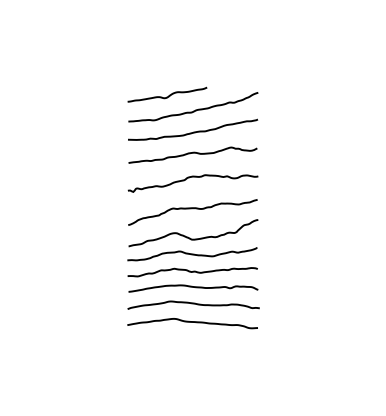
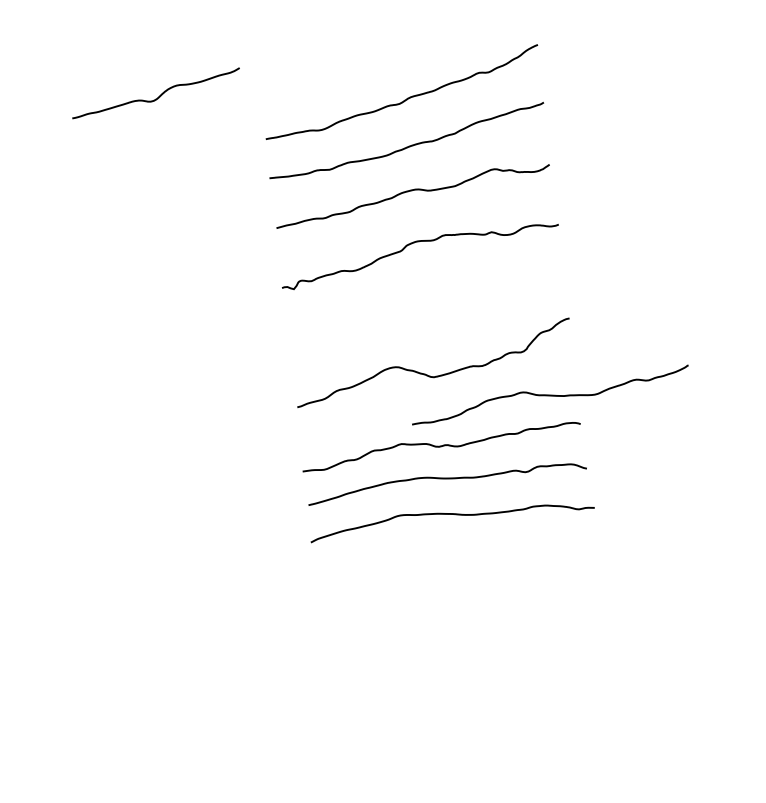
curve: (168, 95) -> (158, 94), moved
curve: (192, 209) -> (425, 312), removed
curve: (192, 254) -> (550, 395), moved
curve: (192, 322) -> (453, 555), removed

